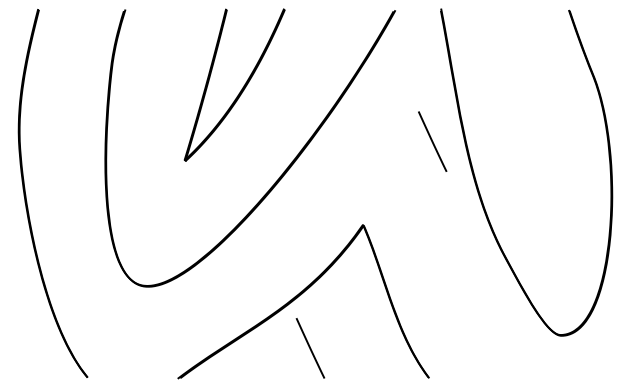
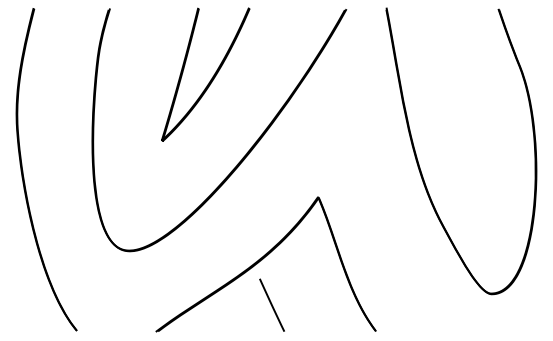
line: (431, 140) -> (378, 123), removed

